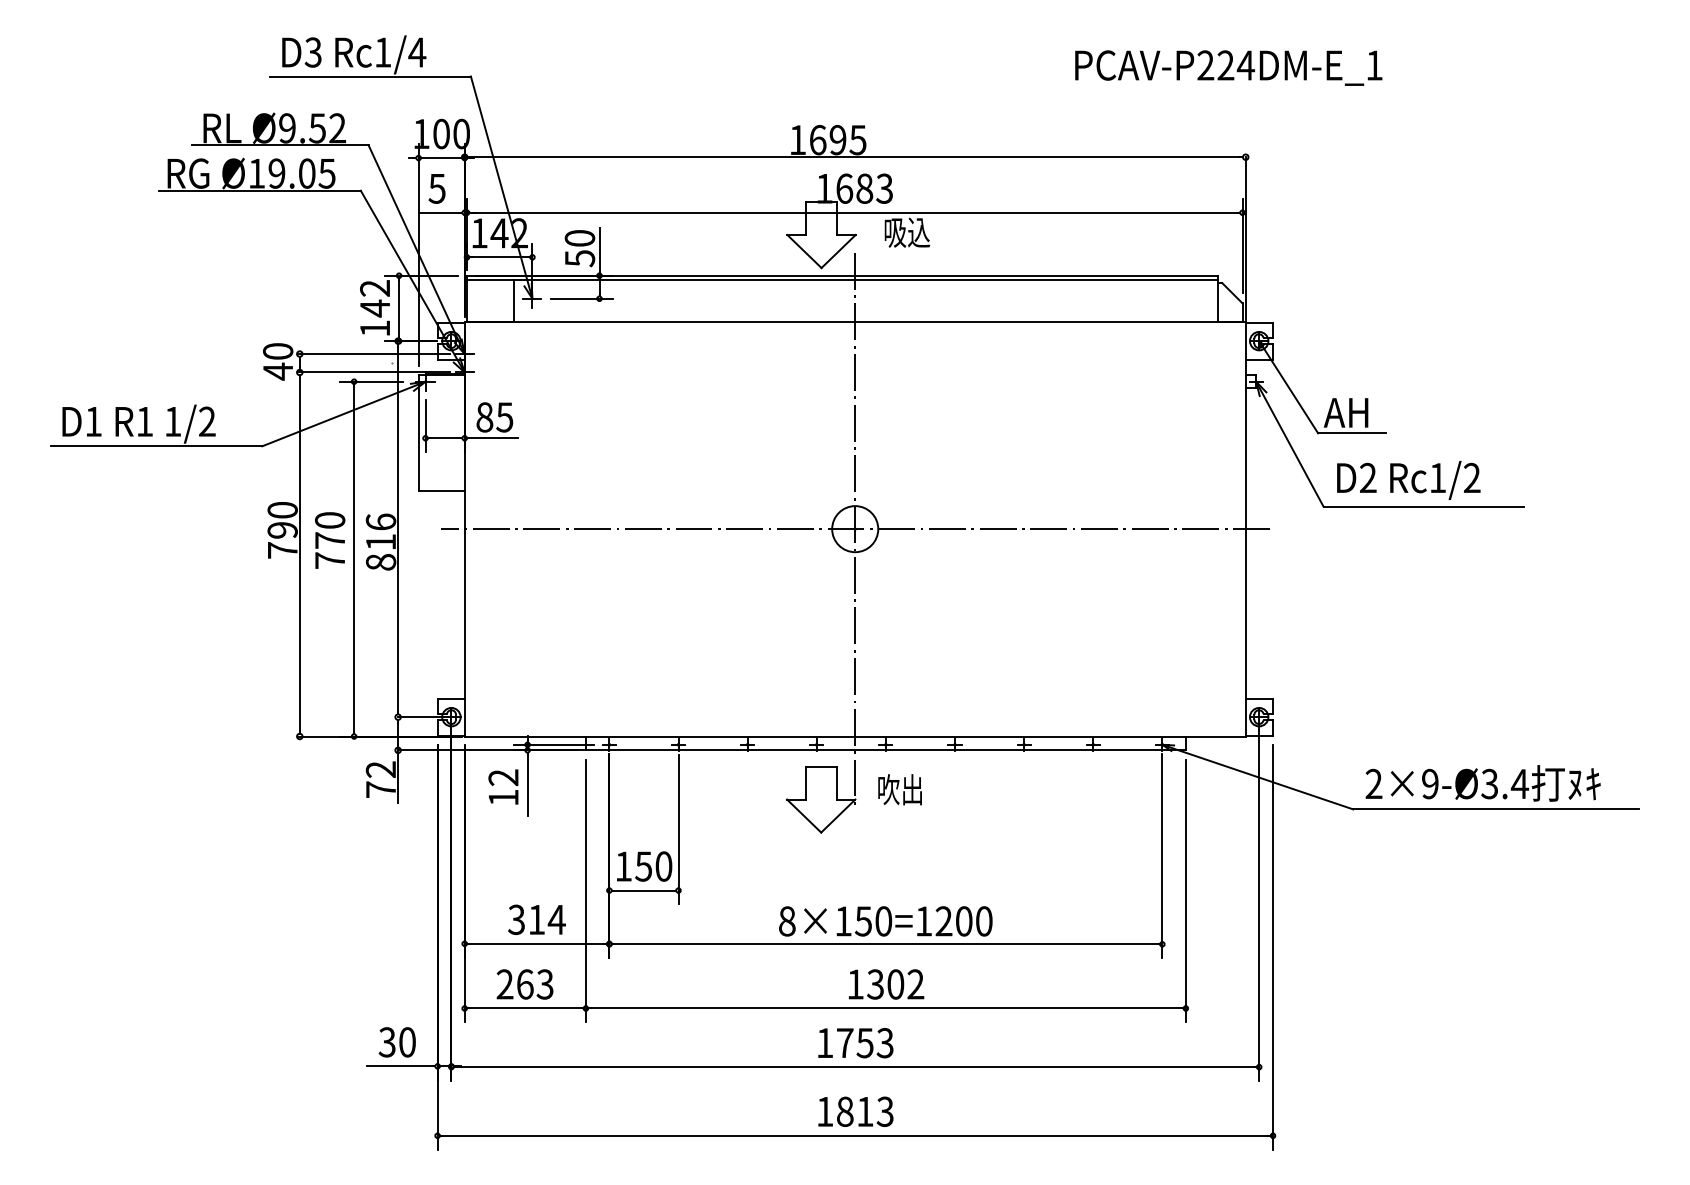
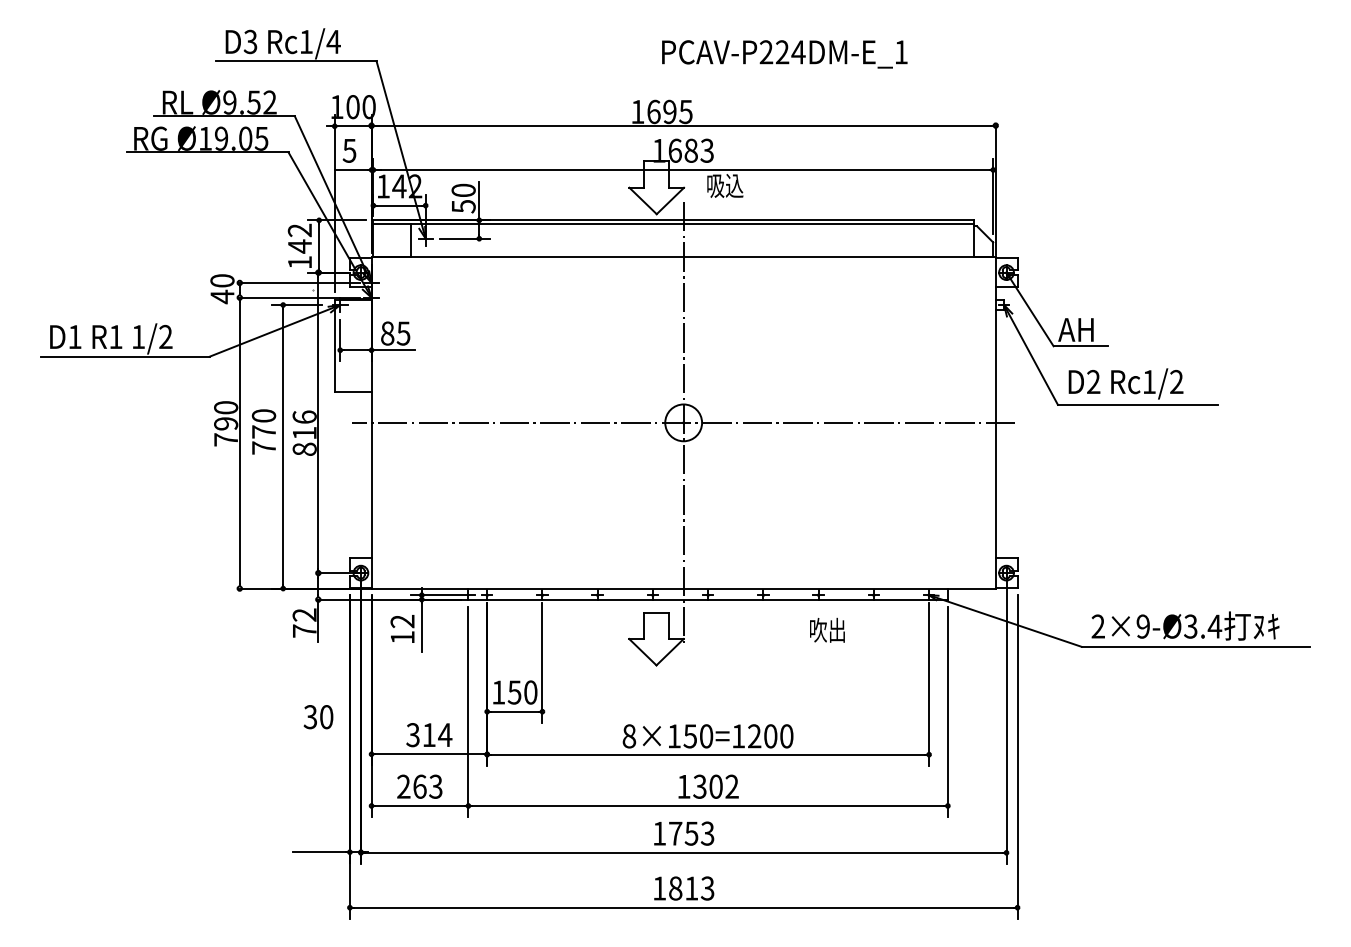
text: (1228, 67) -> (784, 53), moved
text: (899, 789) -> (826, 630), moved
text: (396, 1042) -> (317, 717), moved

